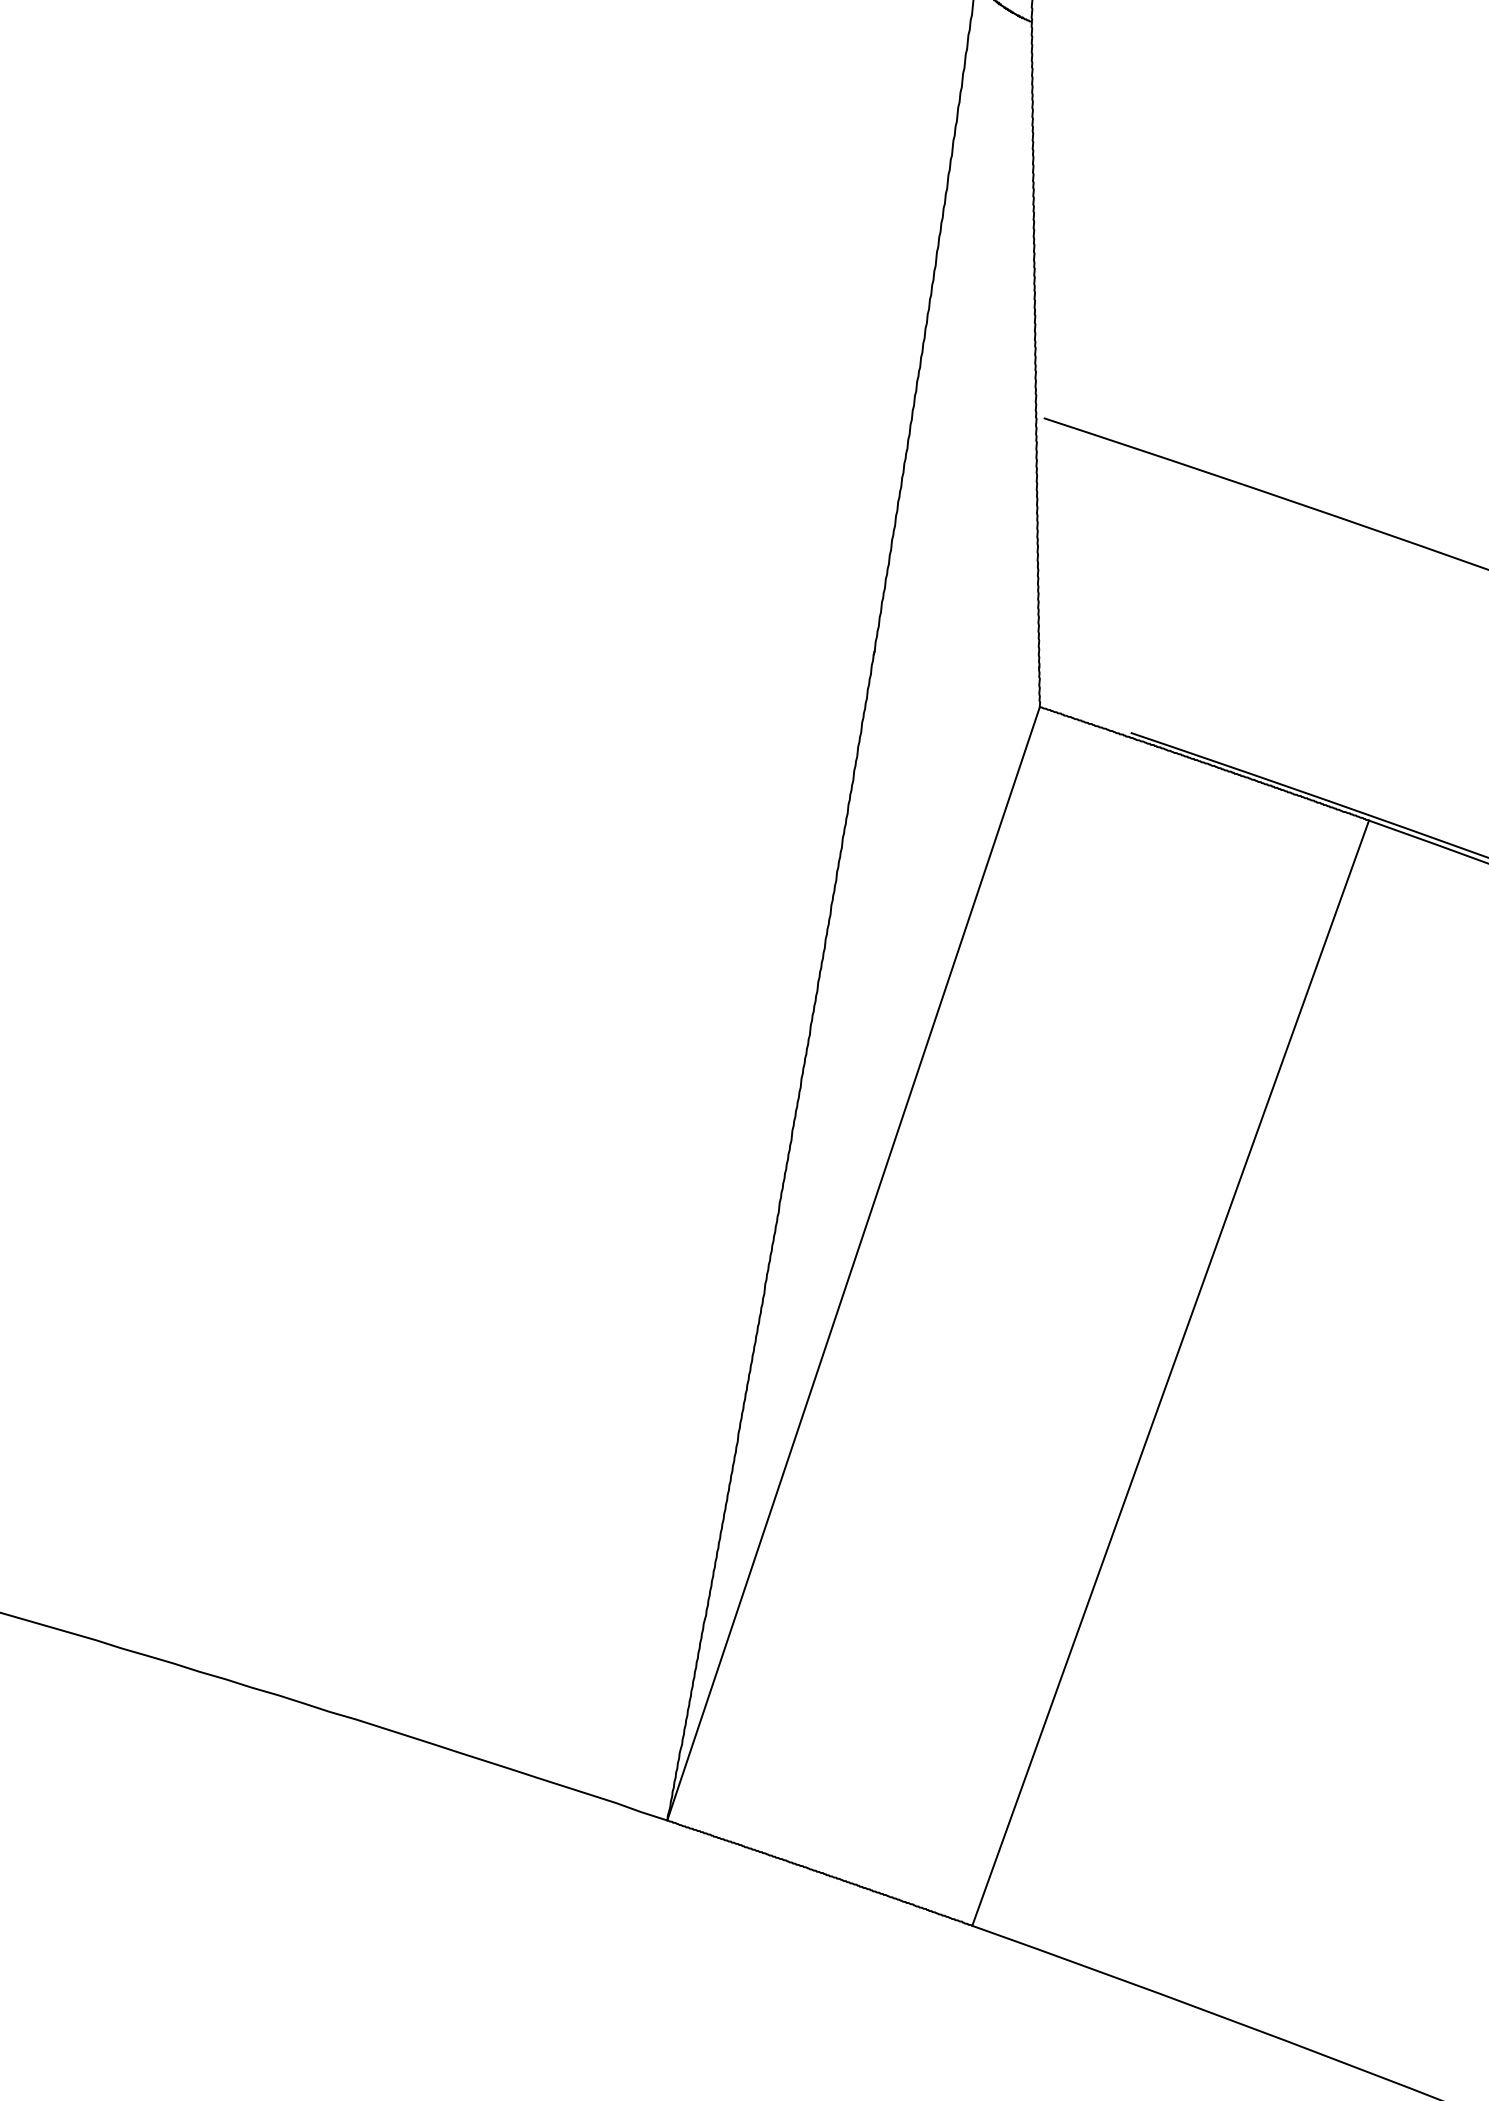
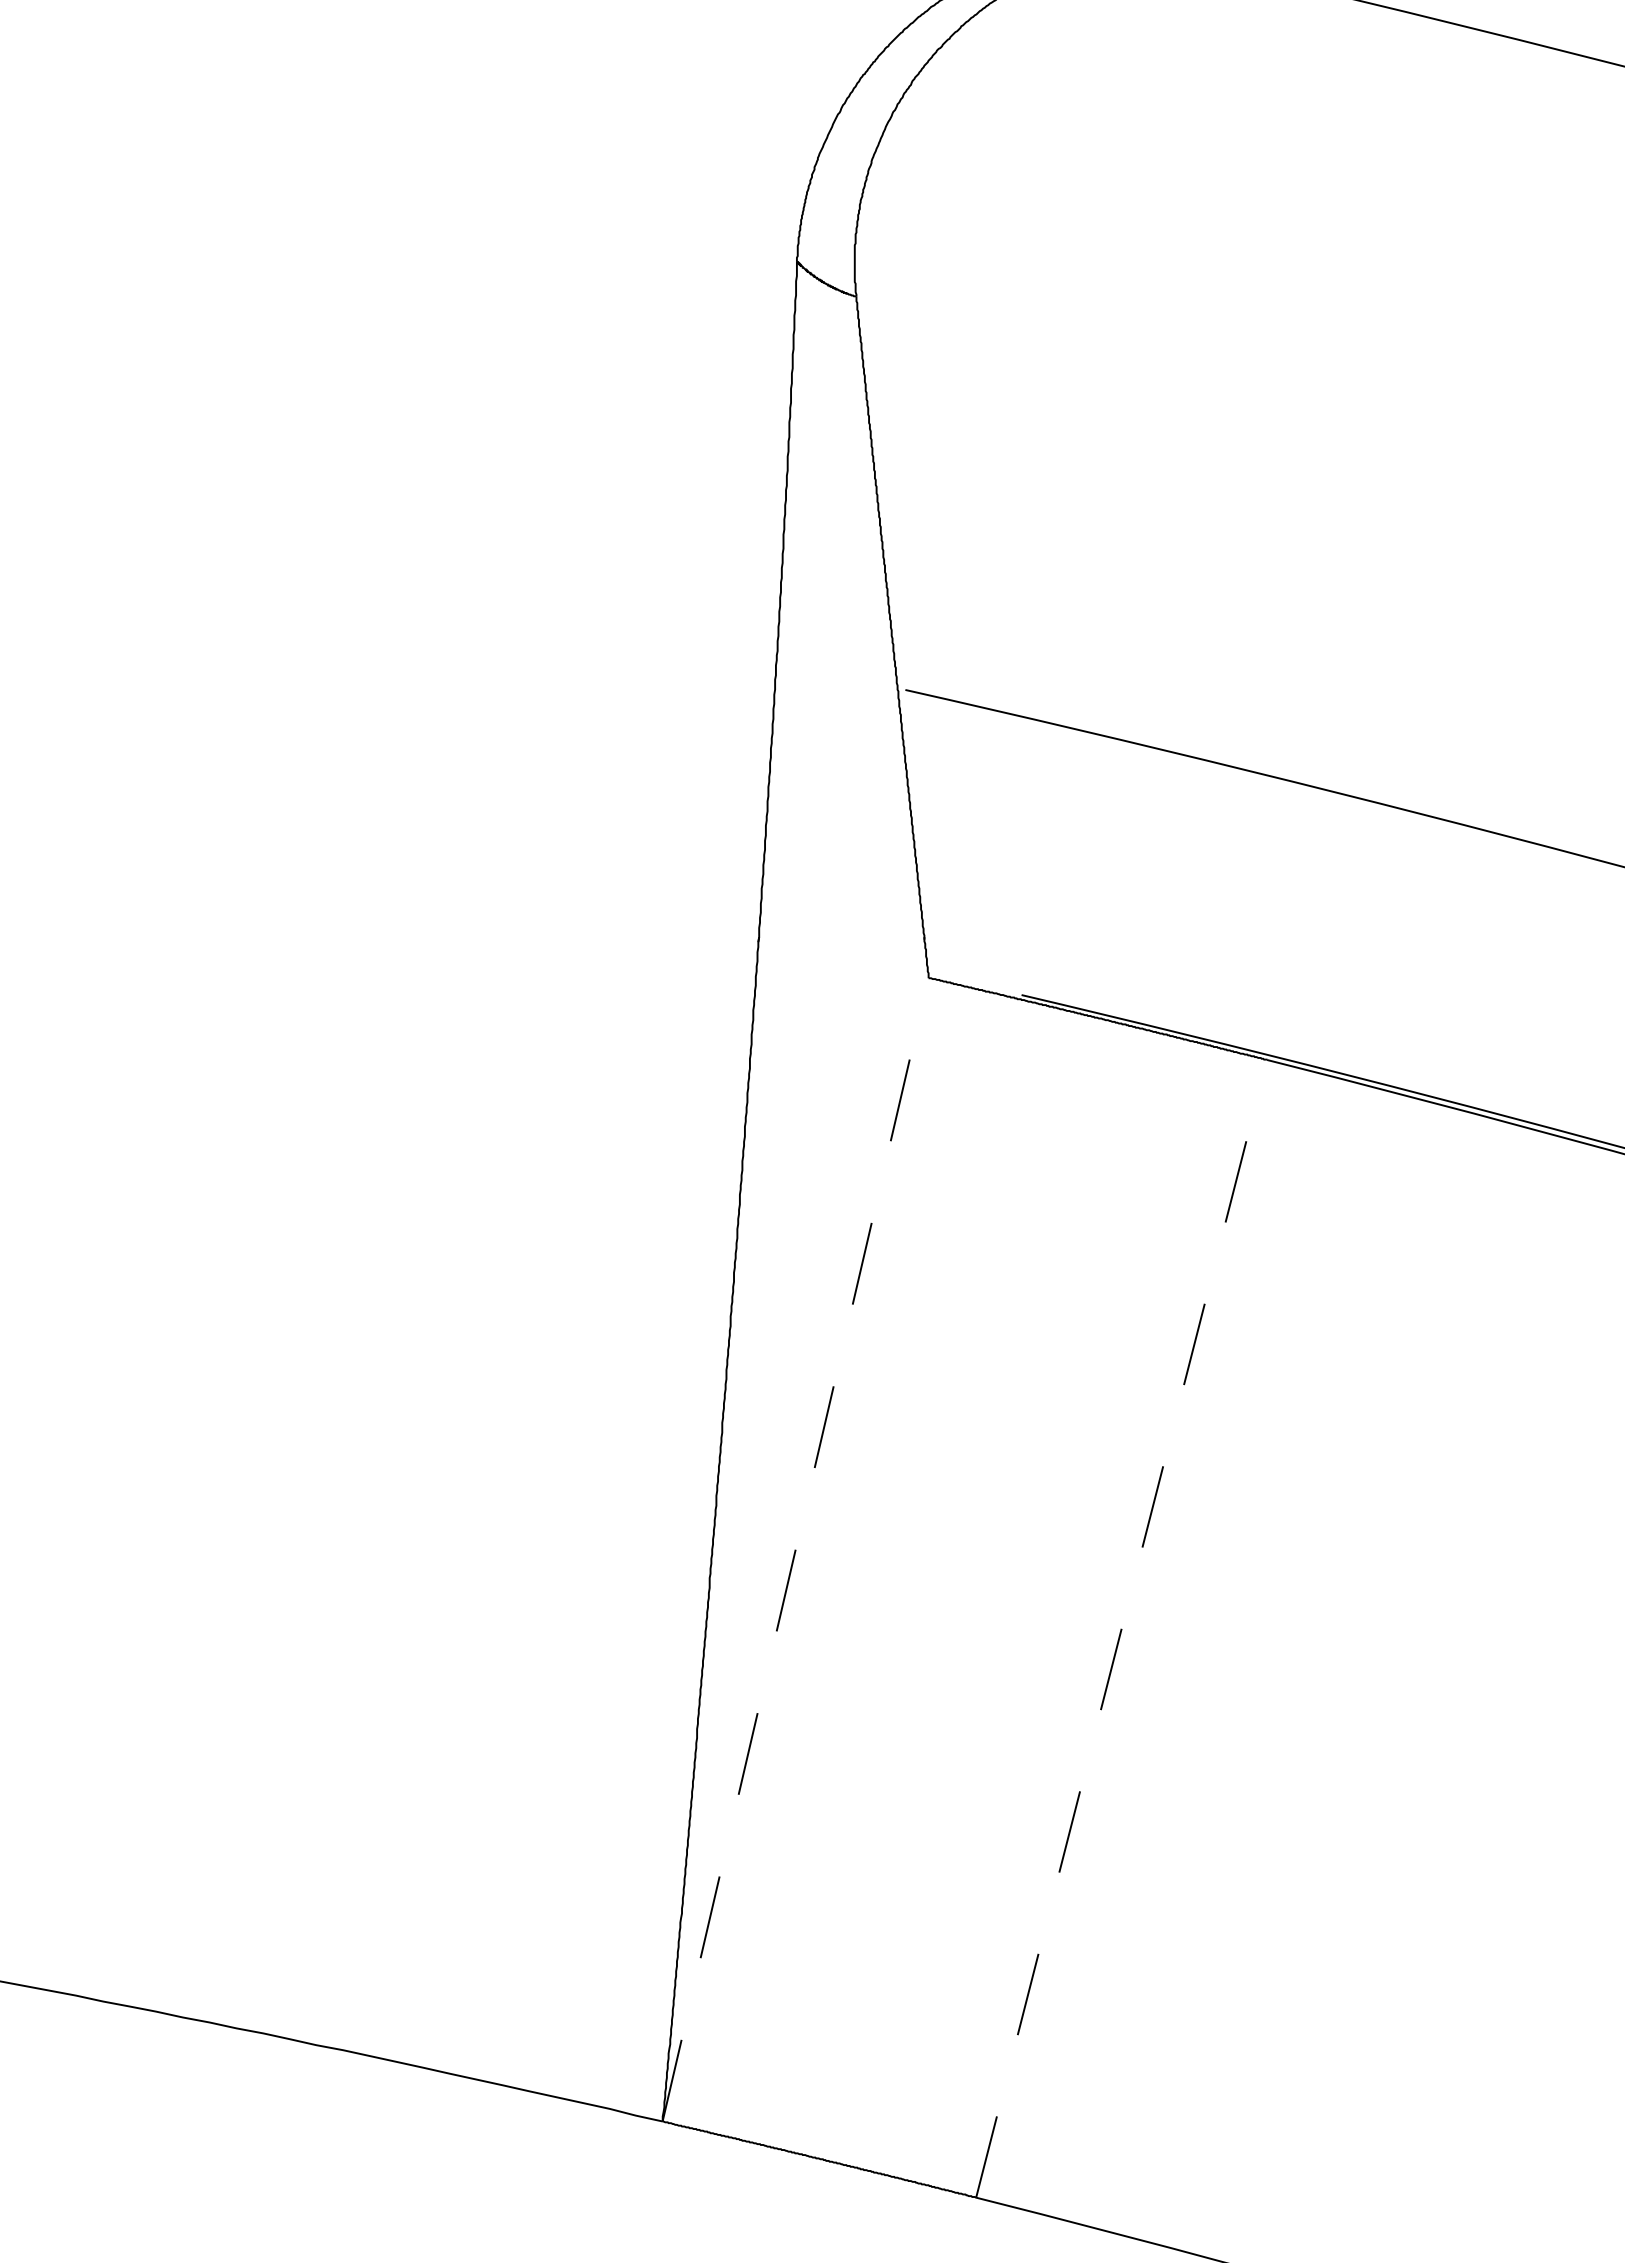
line: (853, 1263) -> (795, 1549), solid -> dashed
line: (1170, 1372) -> (1121, 1628), solid -> dashed

